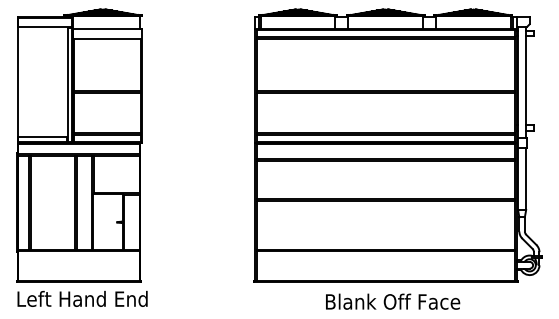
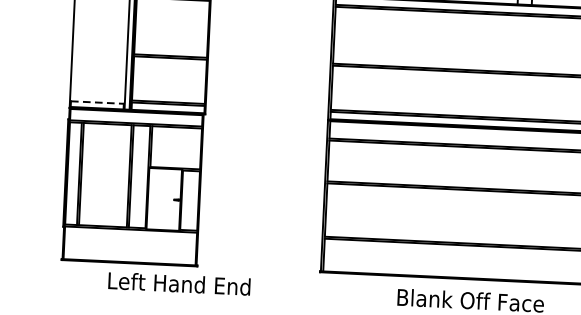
line: (43, 136) -> (98, 102), solid -> dashed
text: (82, 298) -> (179, 283), moved

